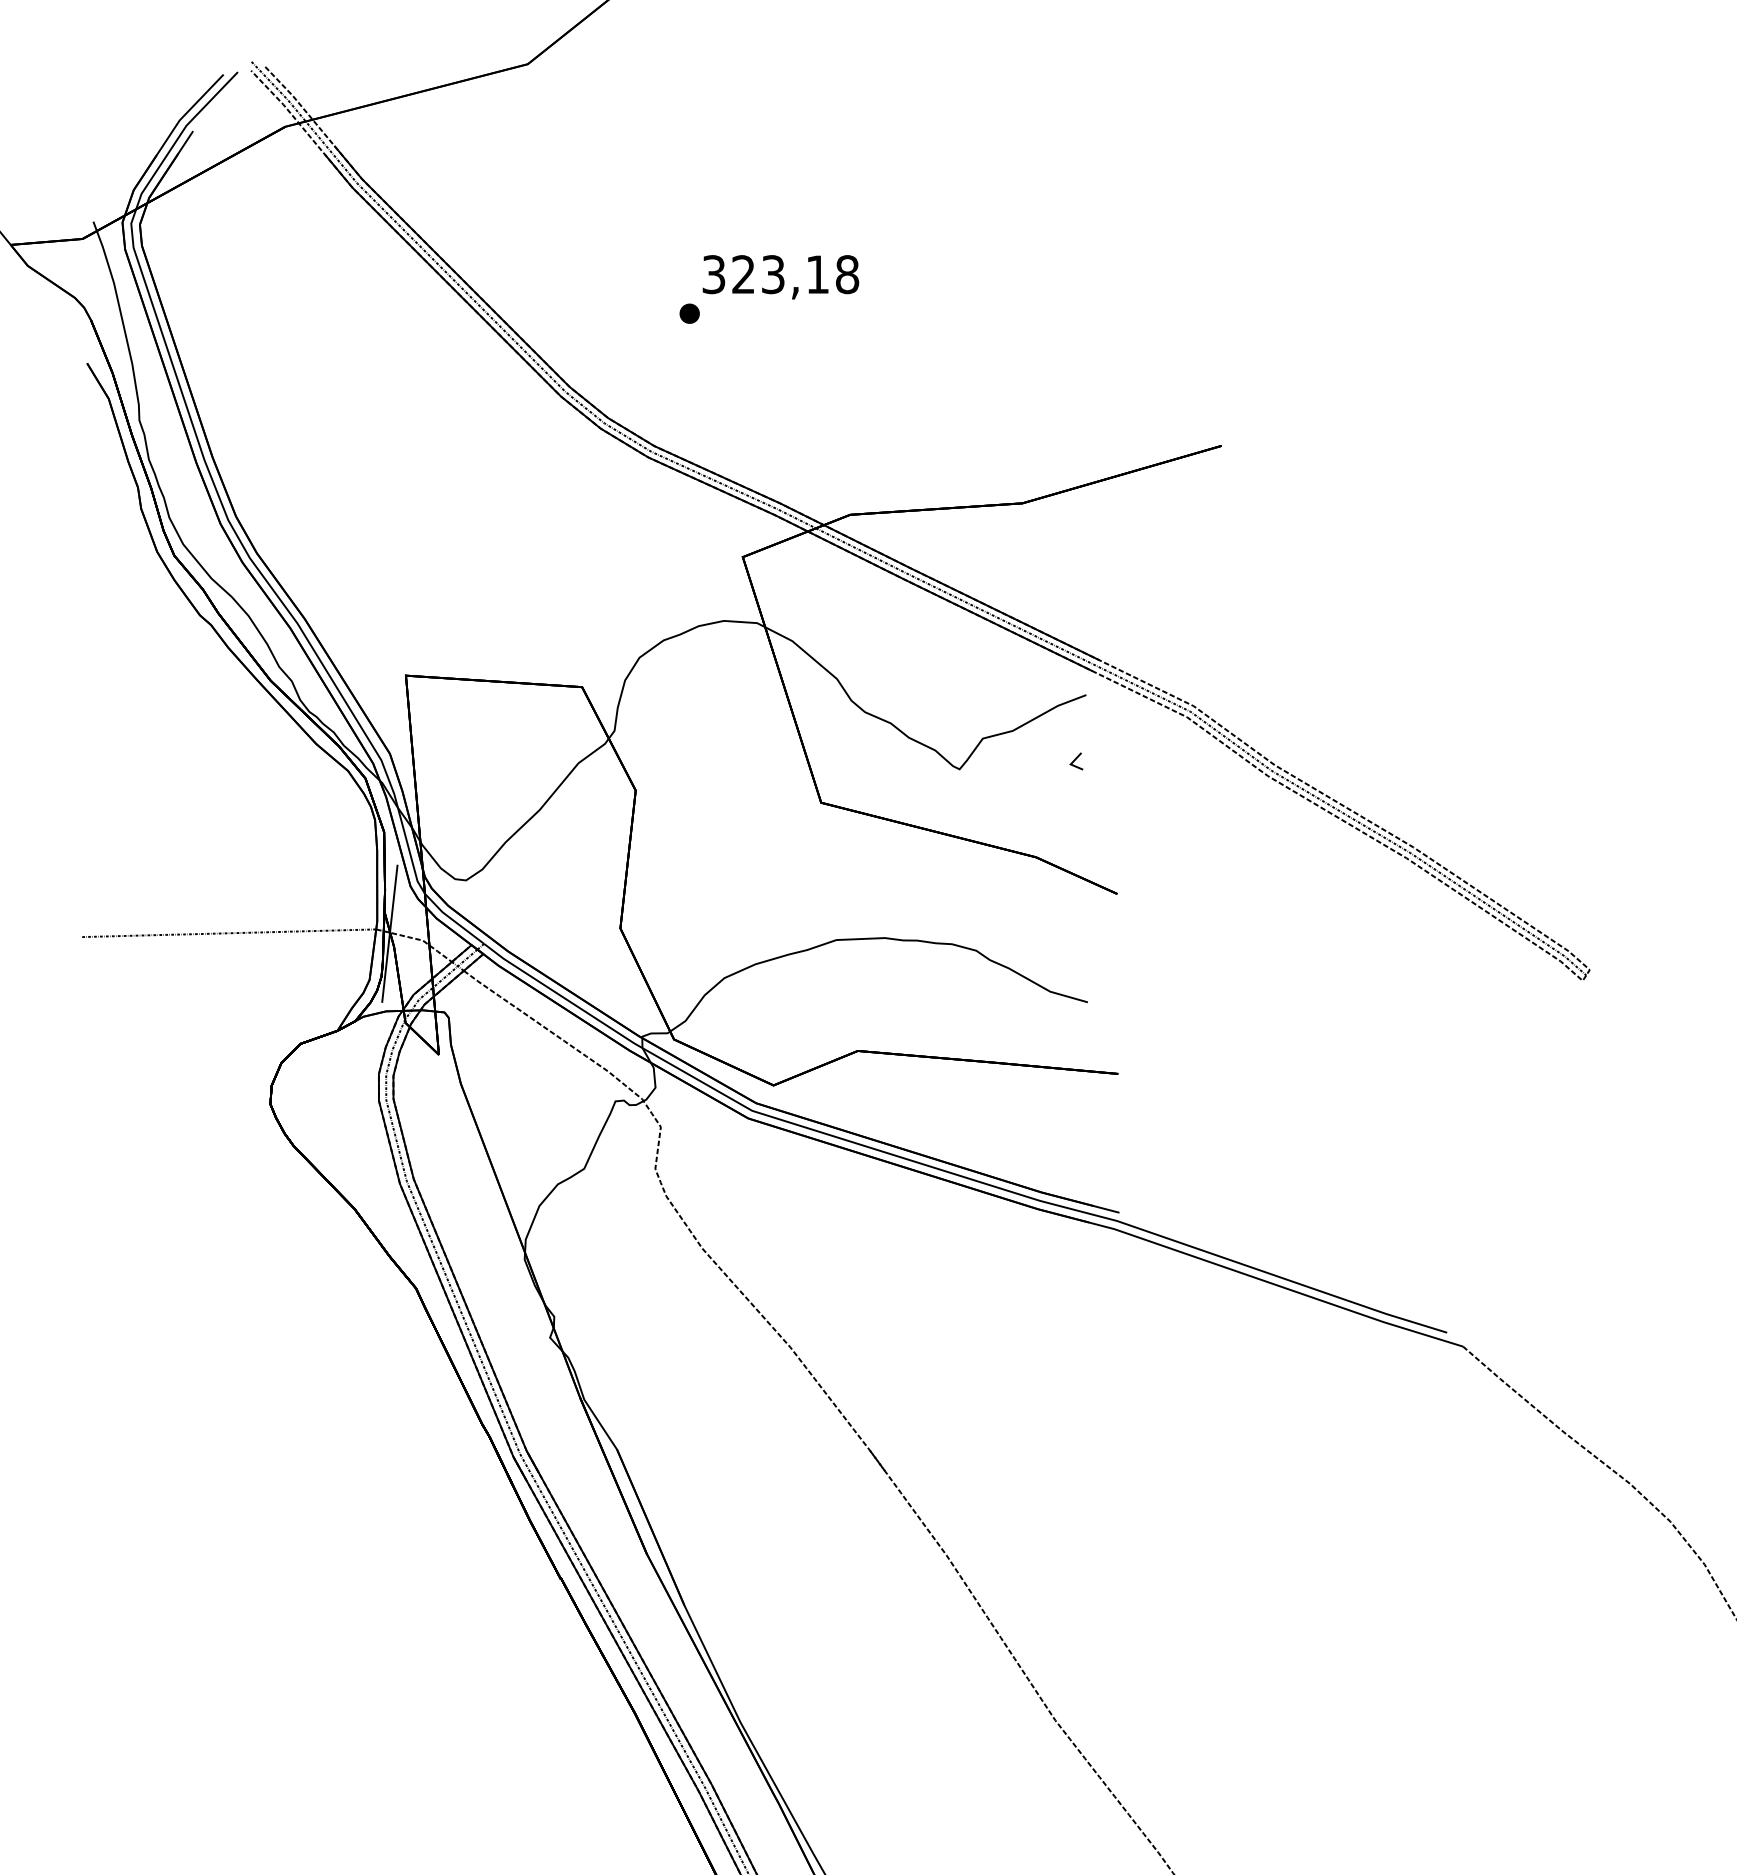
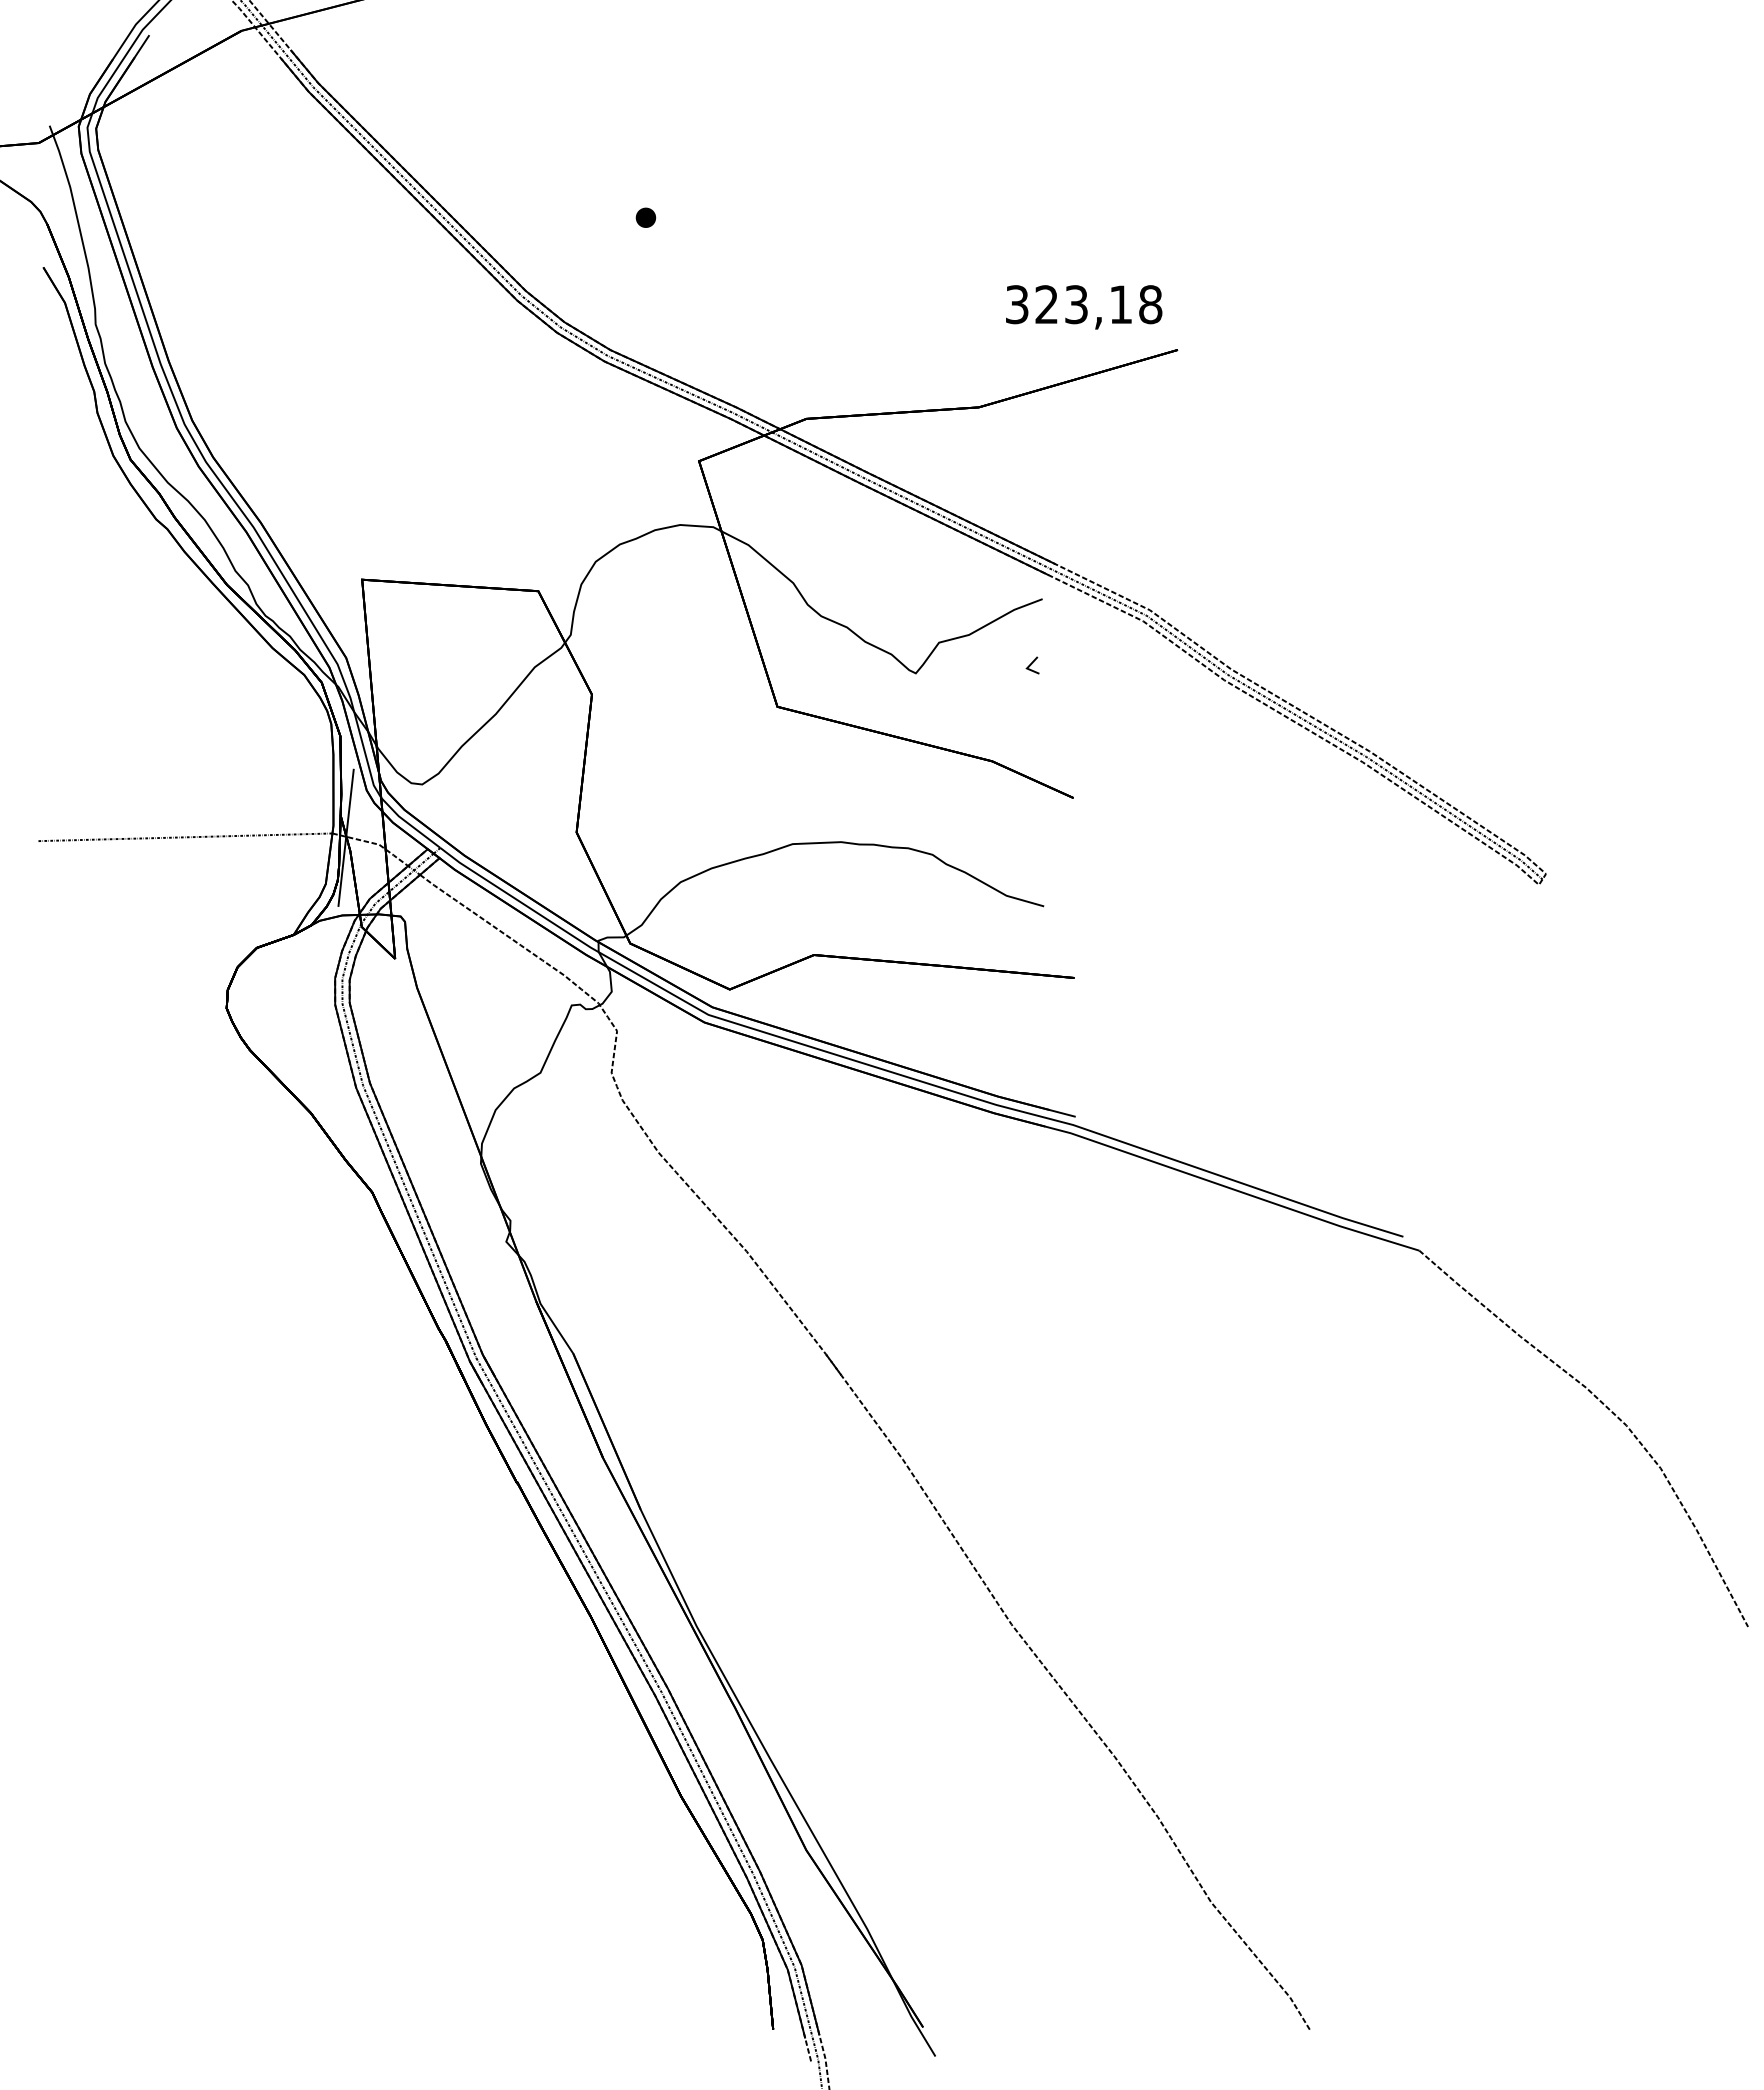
text: (781, 277) -> (1084, 307), moved

